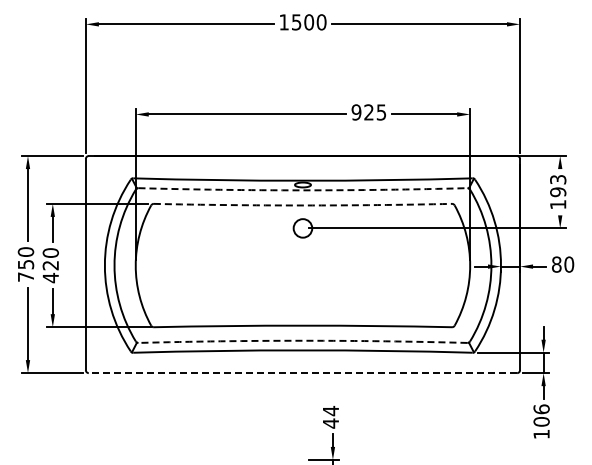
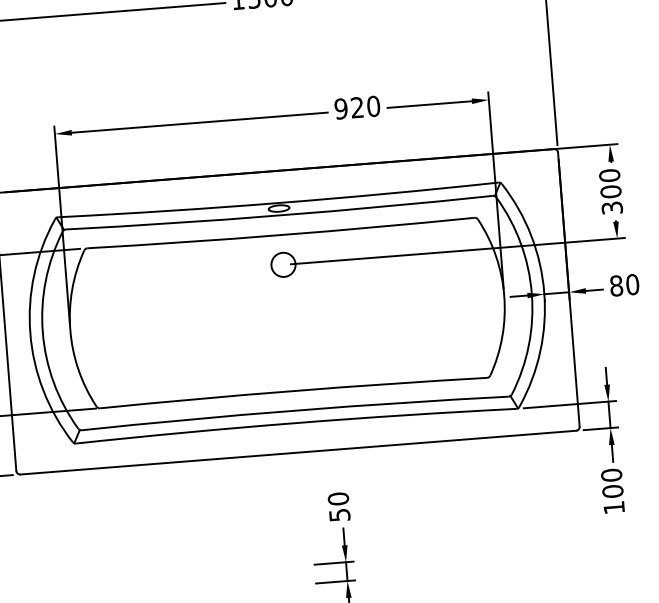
text: (381, 112) -> (373, 106), 925 -> 920
arc: (302, 190) -> (279, 215), dashed -> solid
text: (558, 191) -> (611, 190), 193 -> 300
arc: (302, 205) -> (280, 235), dashed -> solid
arc: (302, 340) -> (294, 410), dashed -> solid
line: (302, 373) -> (297, 453), dashed -> solid
text: (541, 409) -> (611, 475), 106 -> 100
text: (330, 416) -> (338, 506), 44 -> 50

